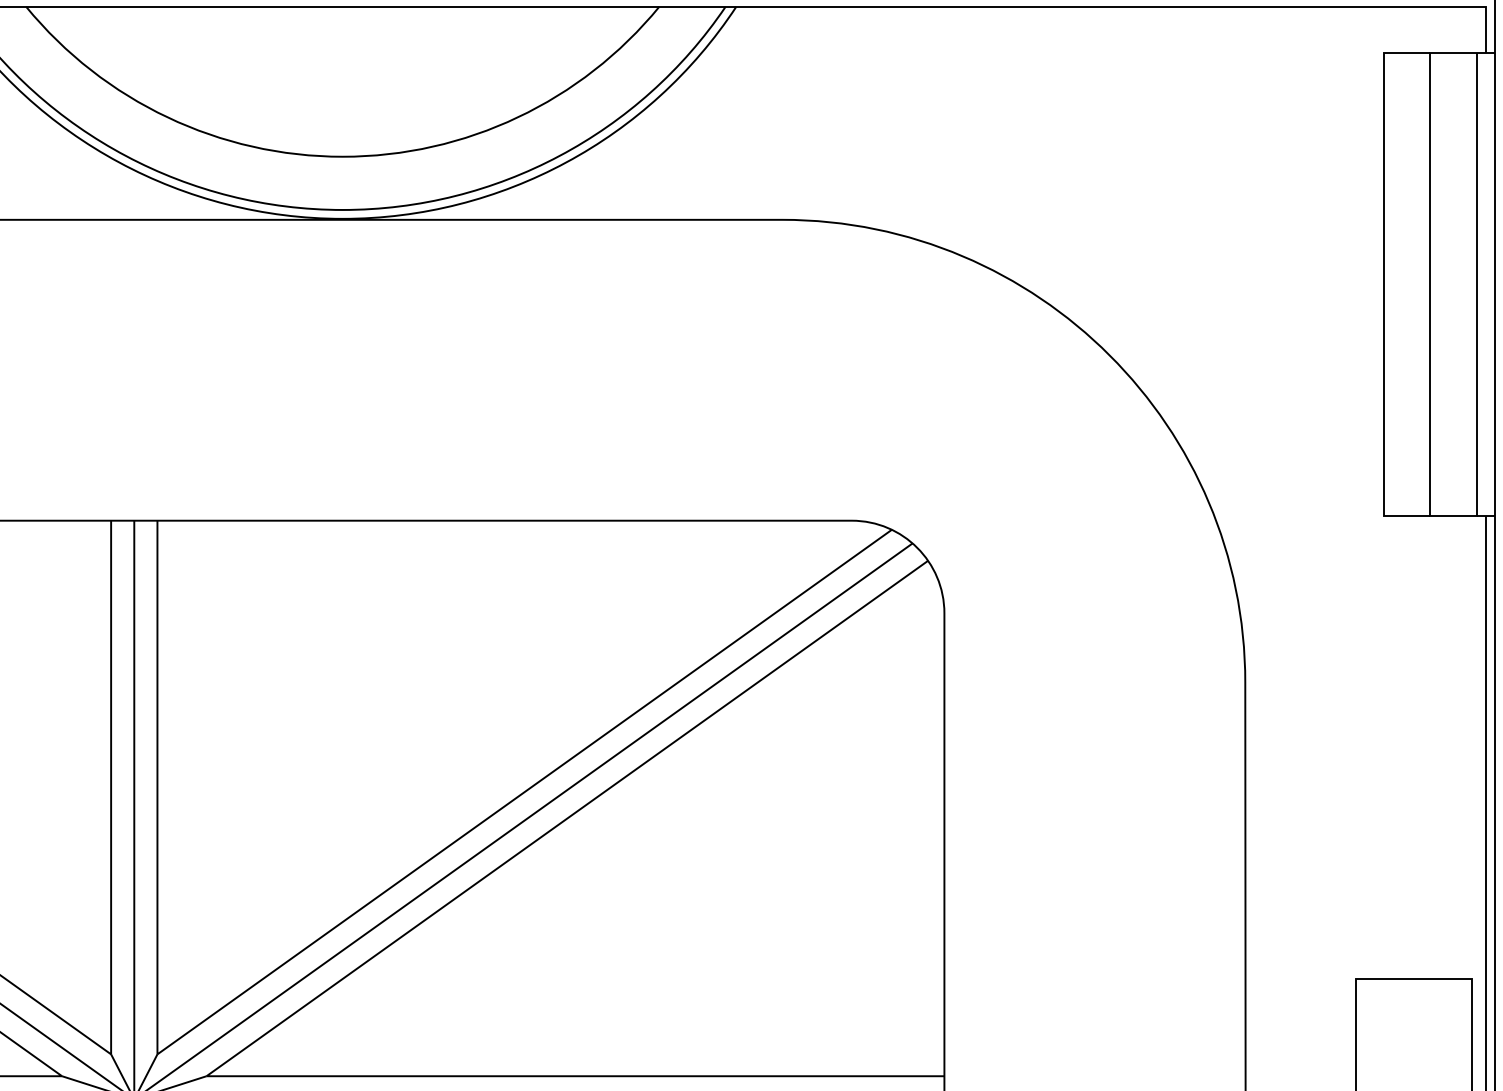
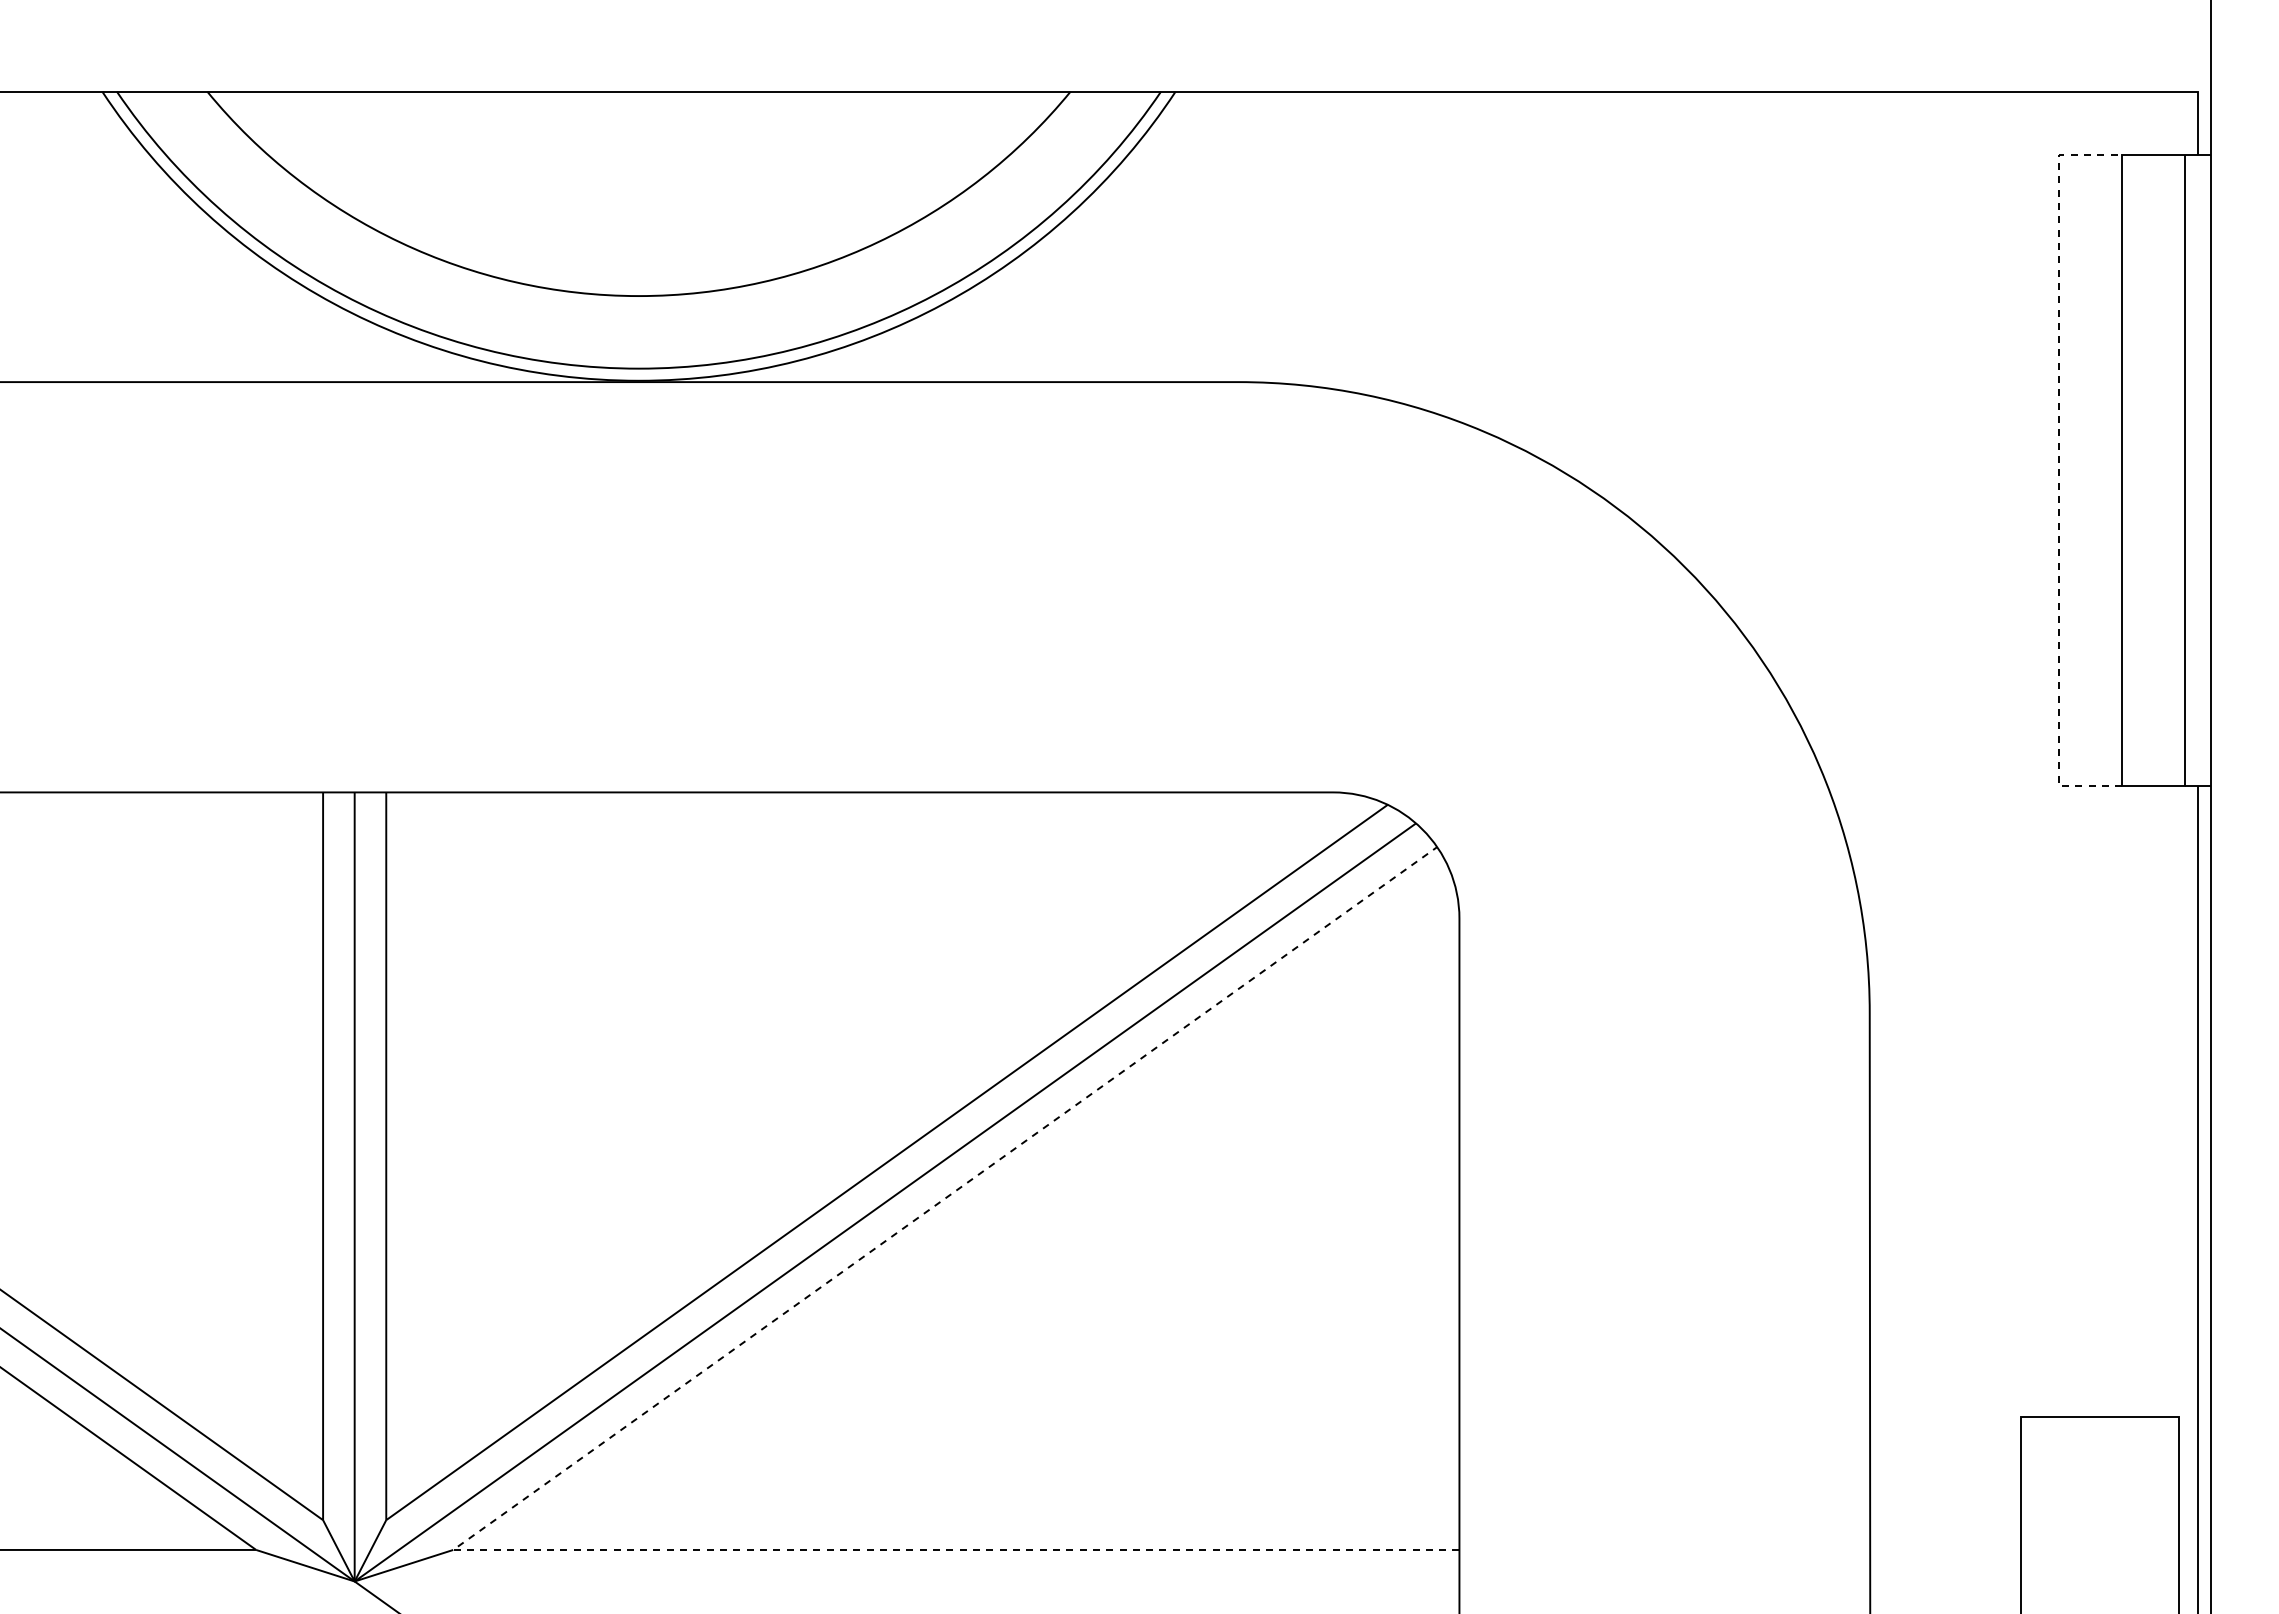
line: (1384, 284) -> (2059, 470), solid -> dashed
line: (266, 1033) -> (535, 1491), solid -> dashed

